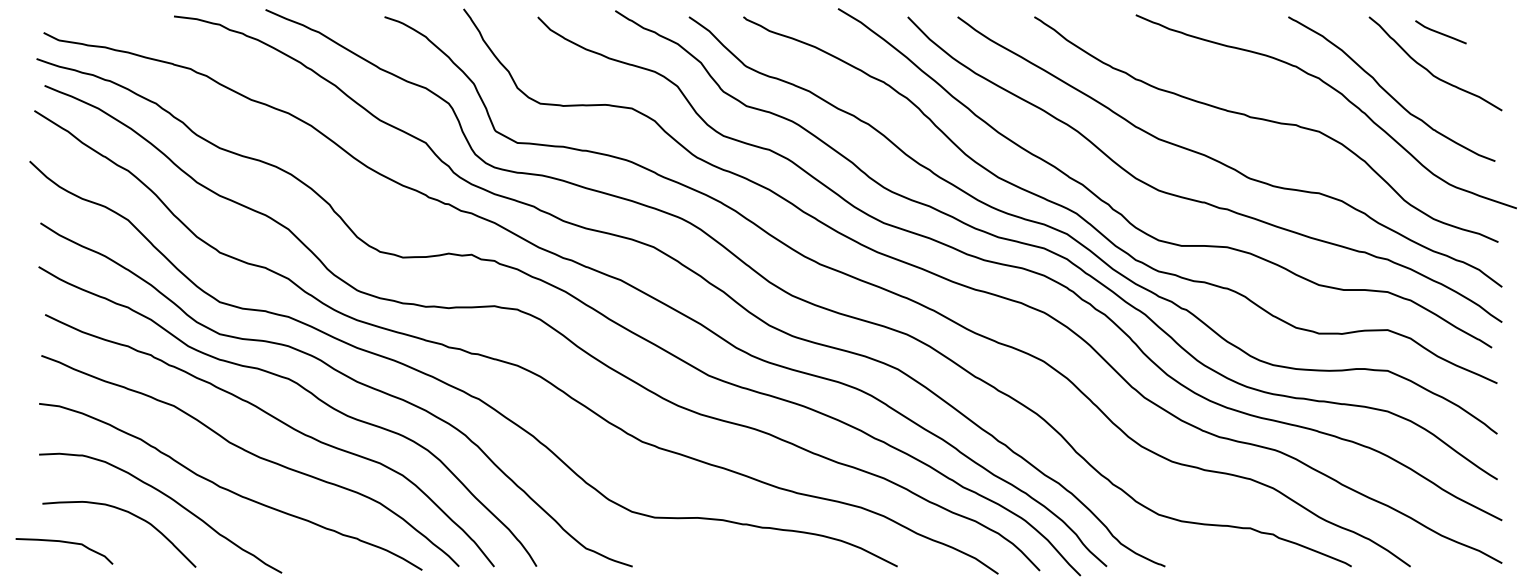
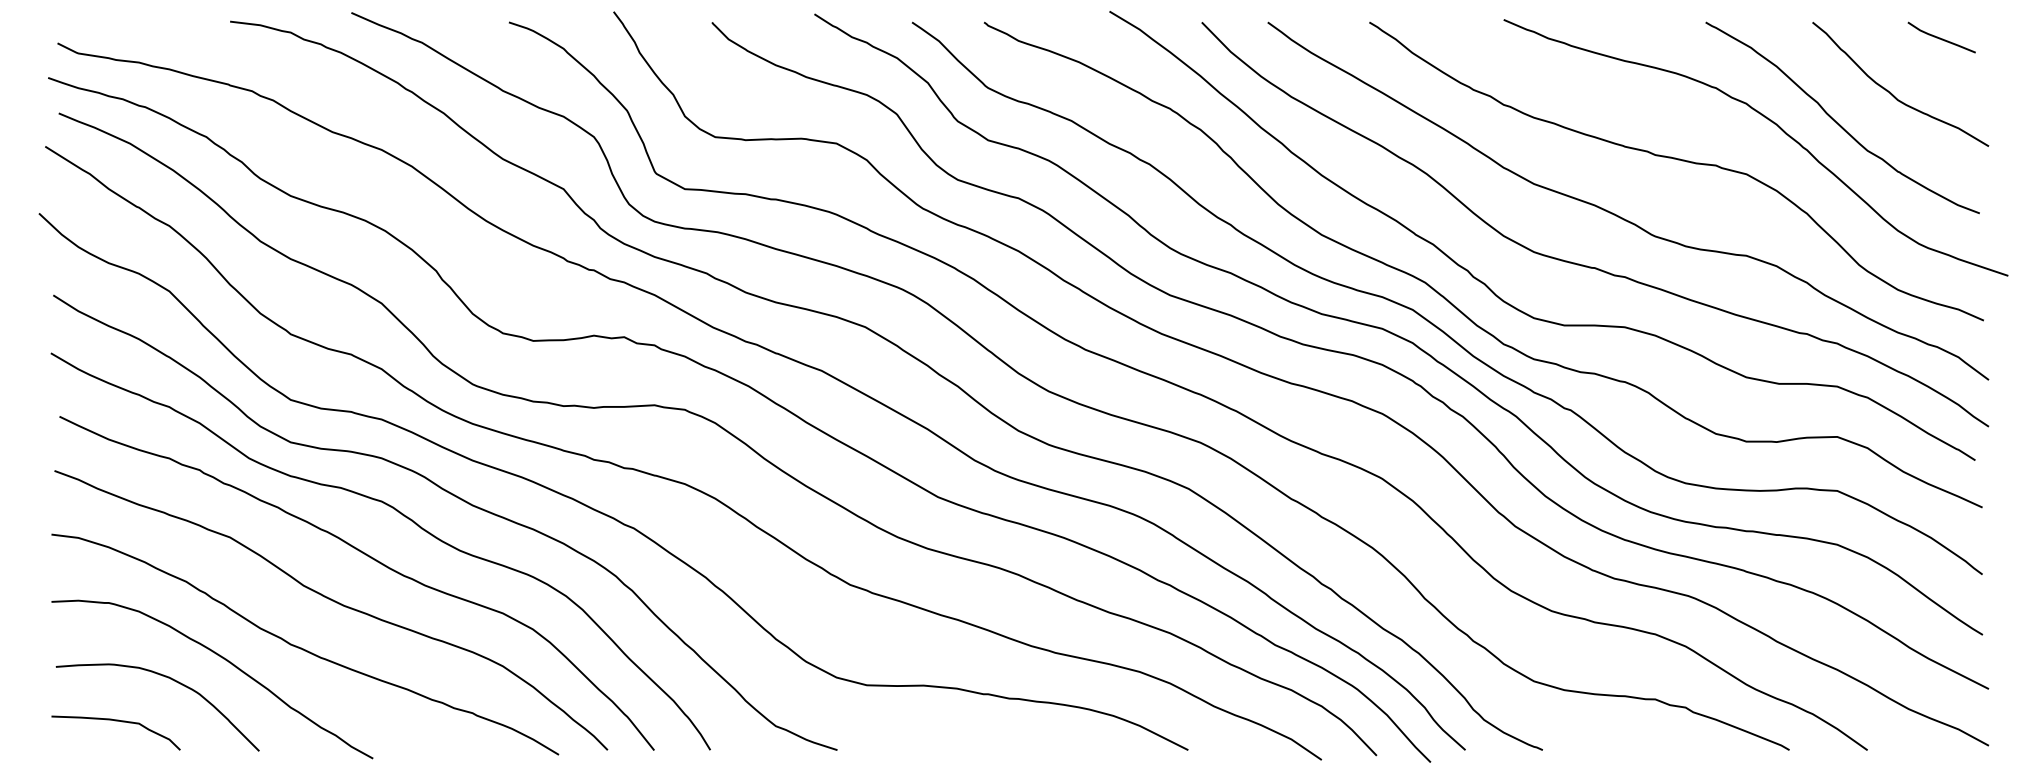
line: (1439, 32) -> (1940, 37), moved
curve: (64, 542) -> (115, 721), moved

